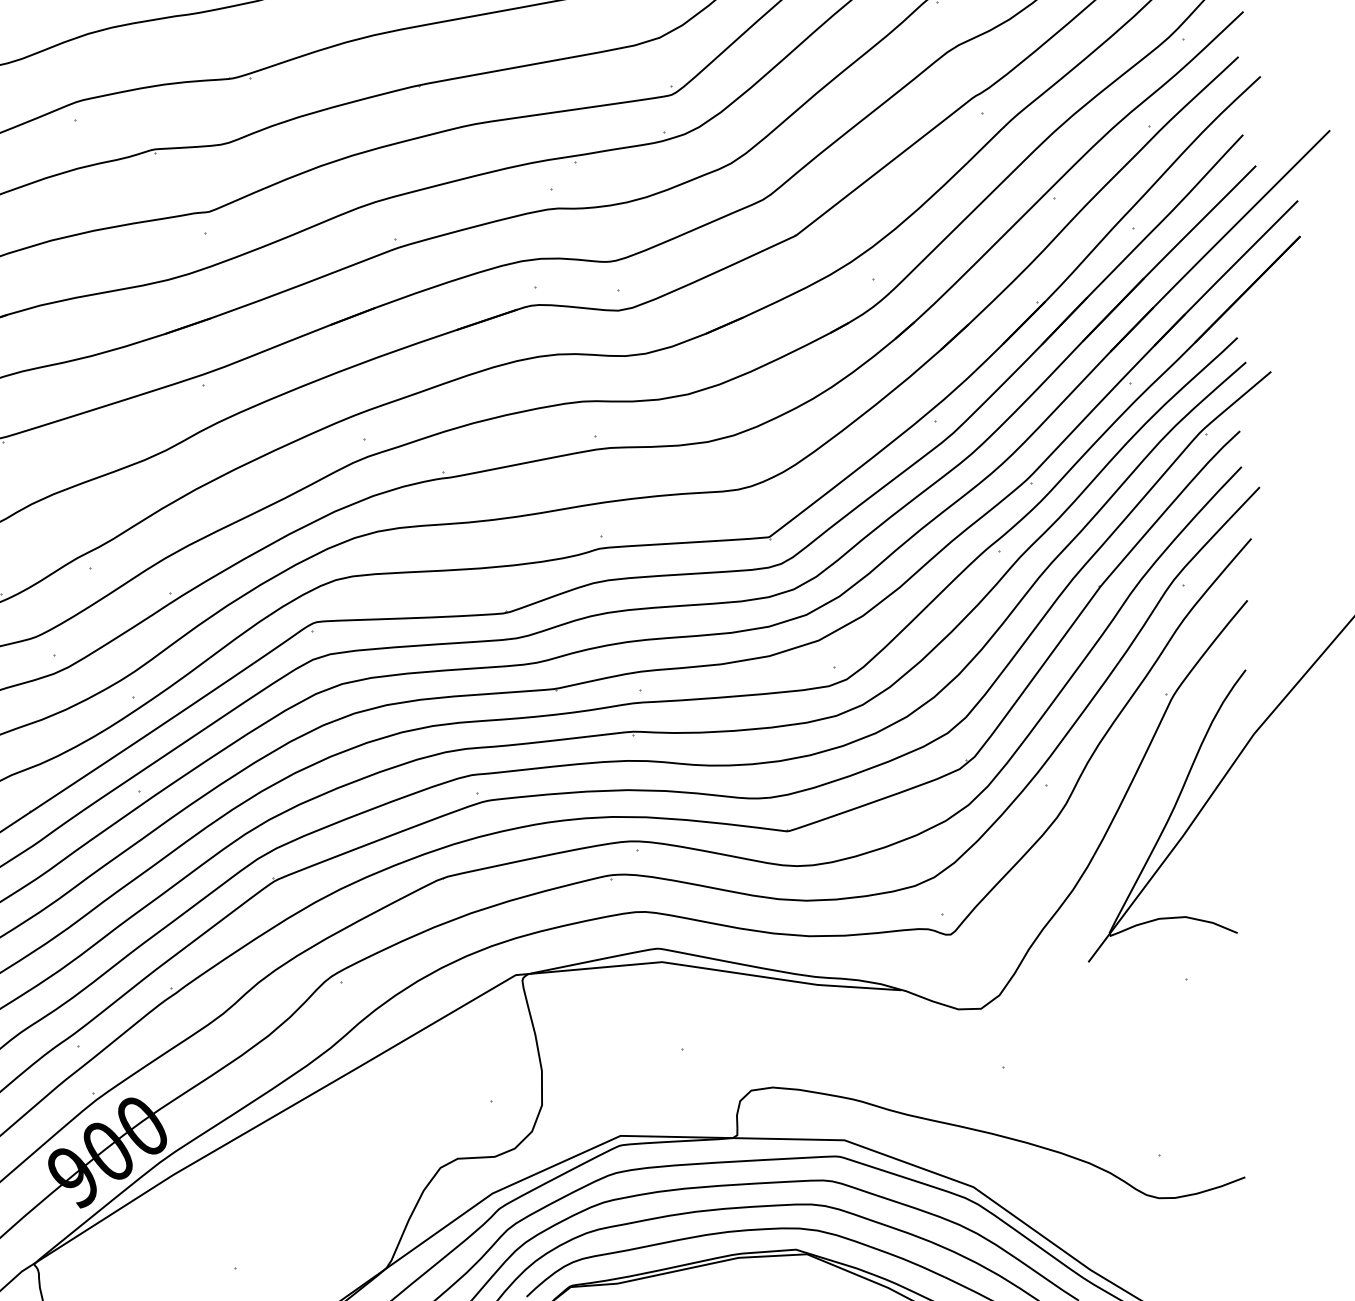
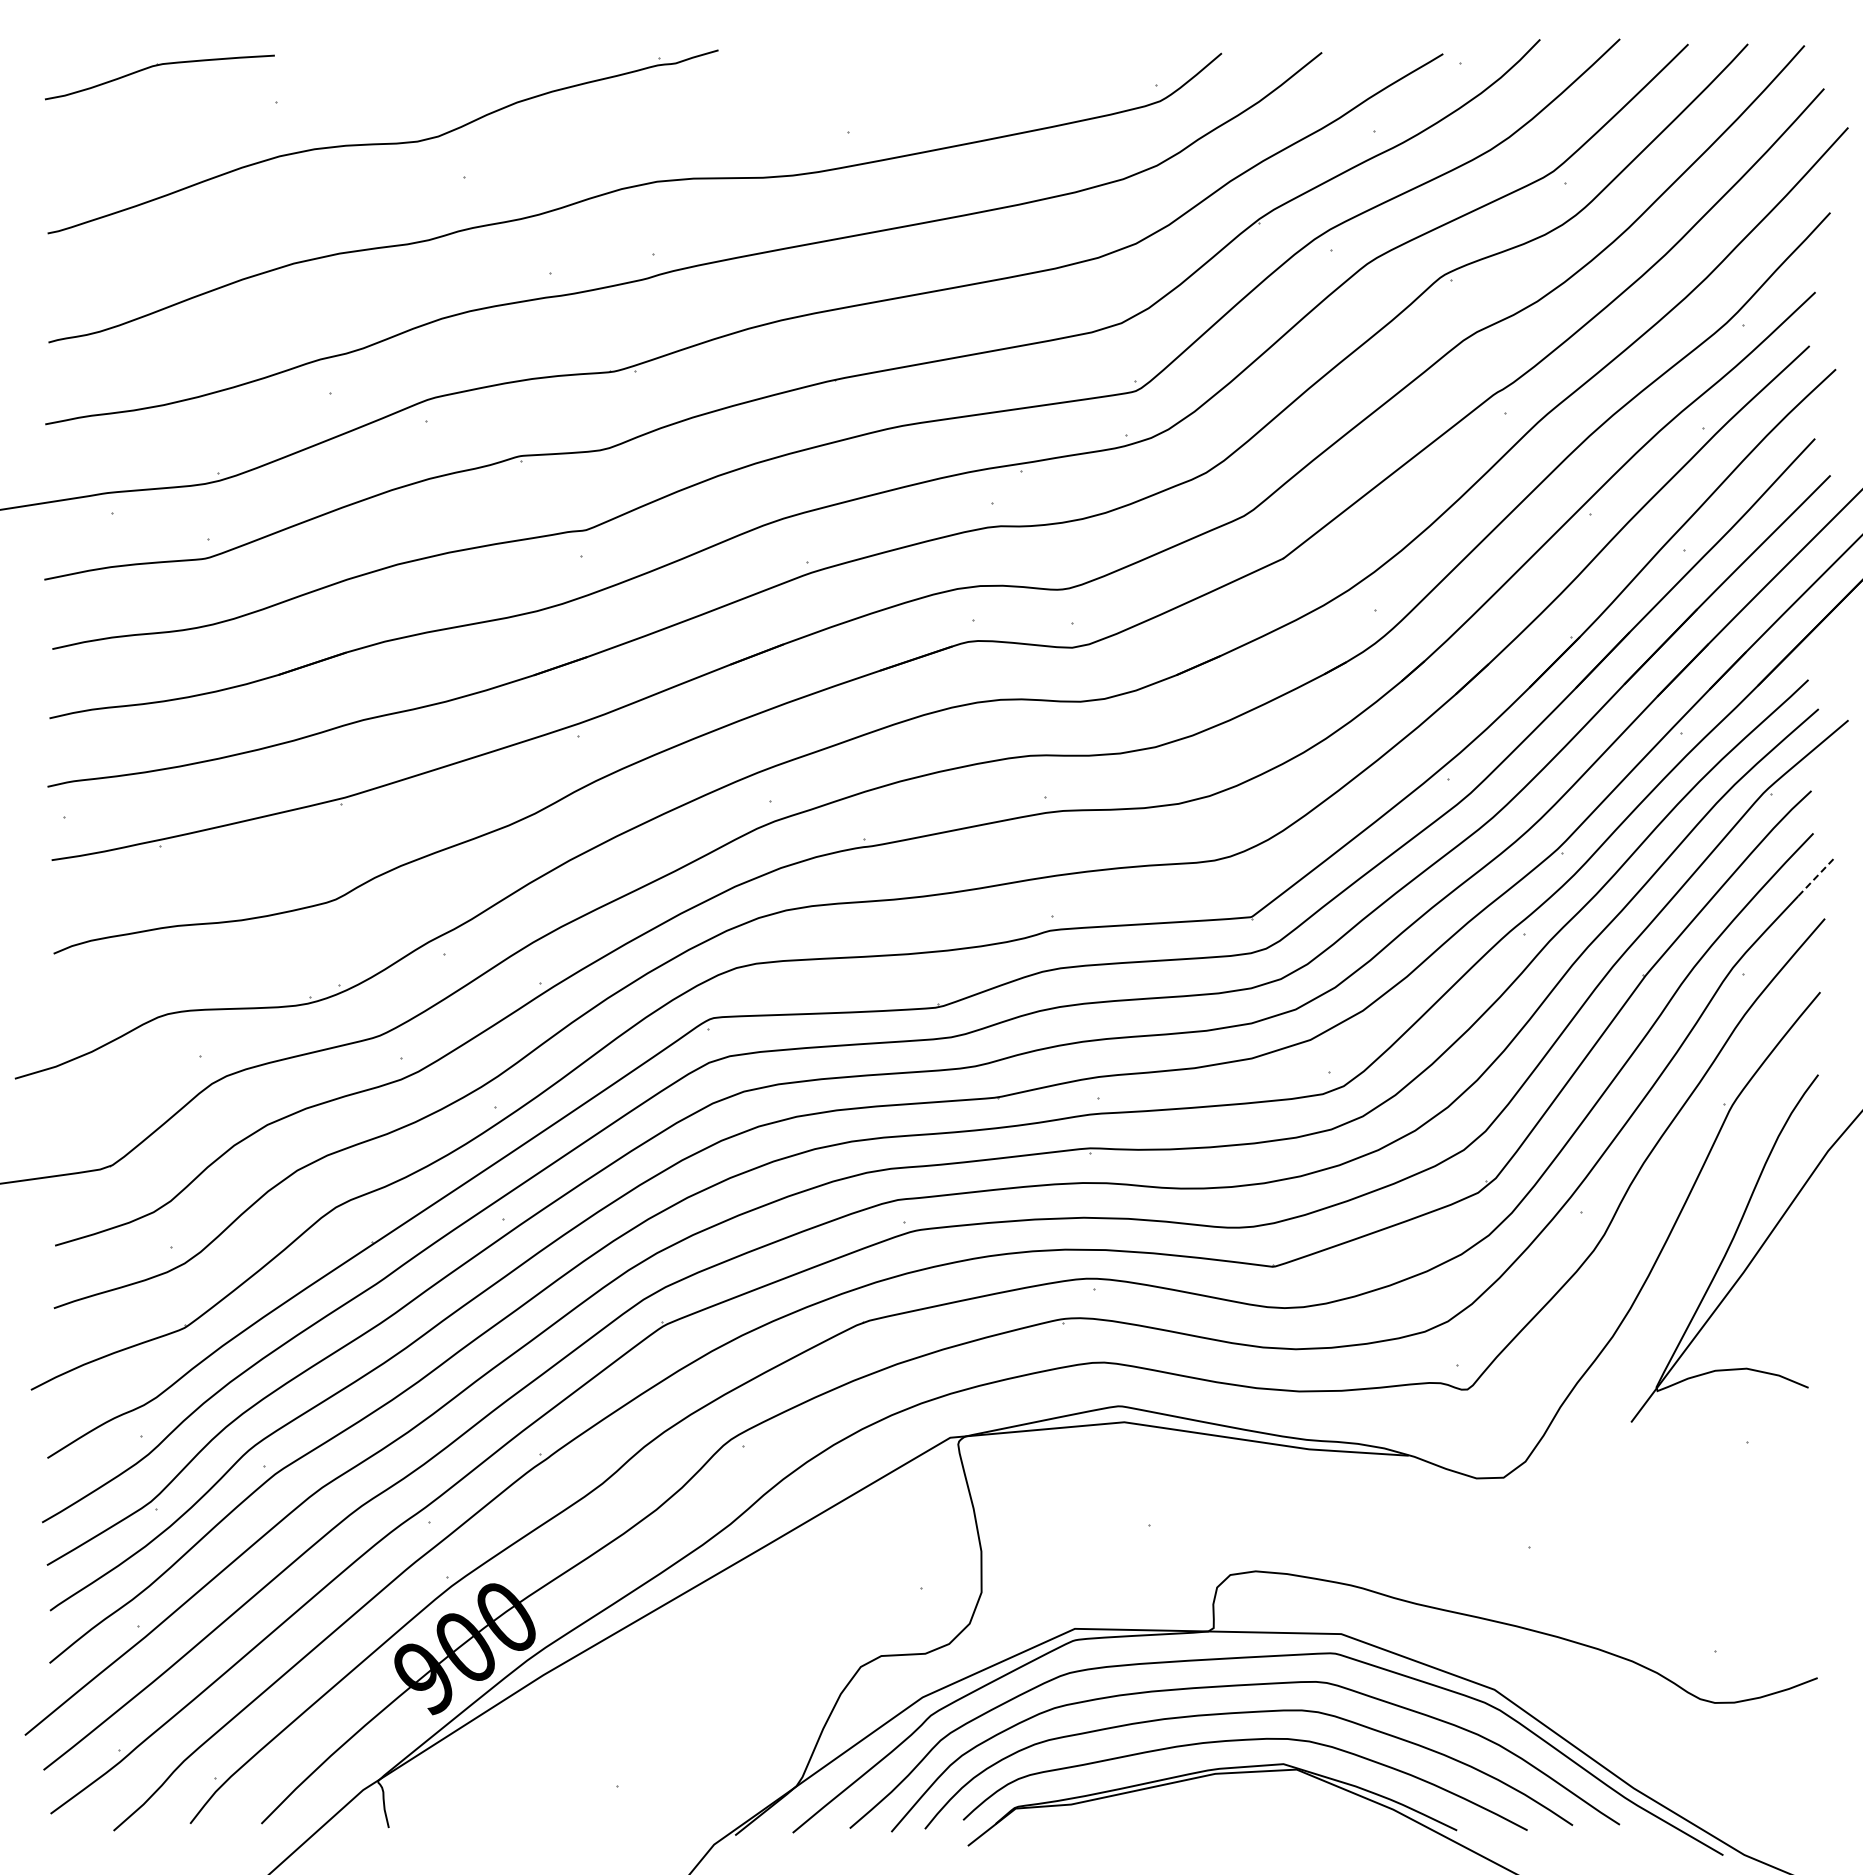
line: (1244, 503) -> (1816, 876), solid -> dashed

